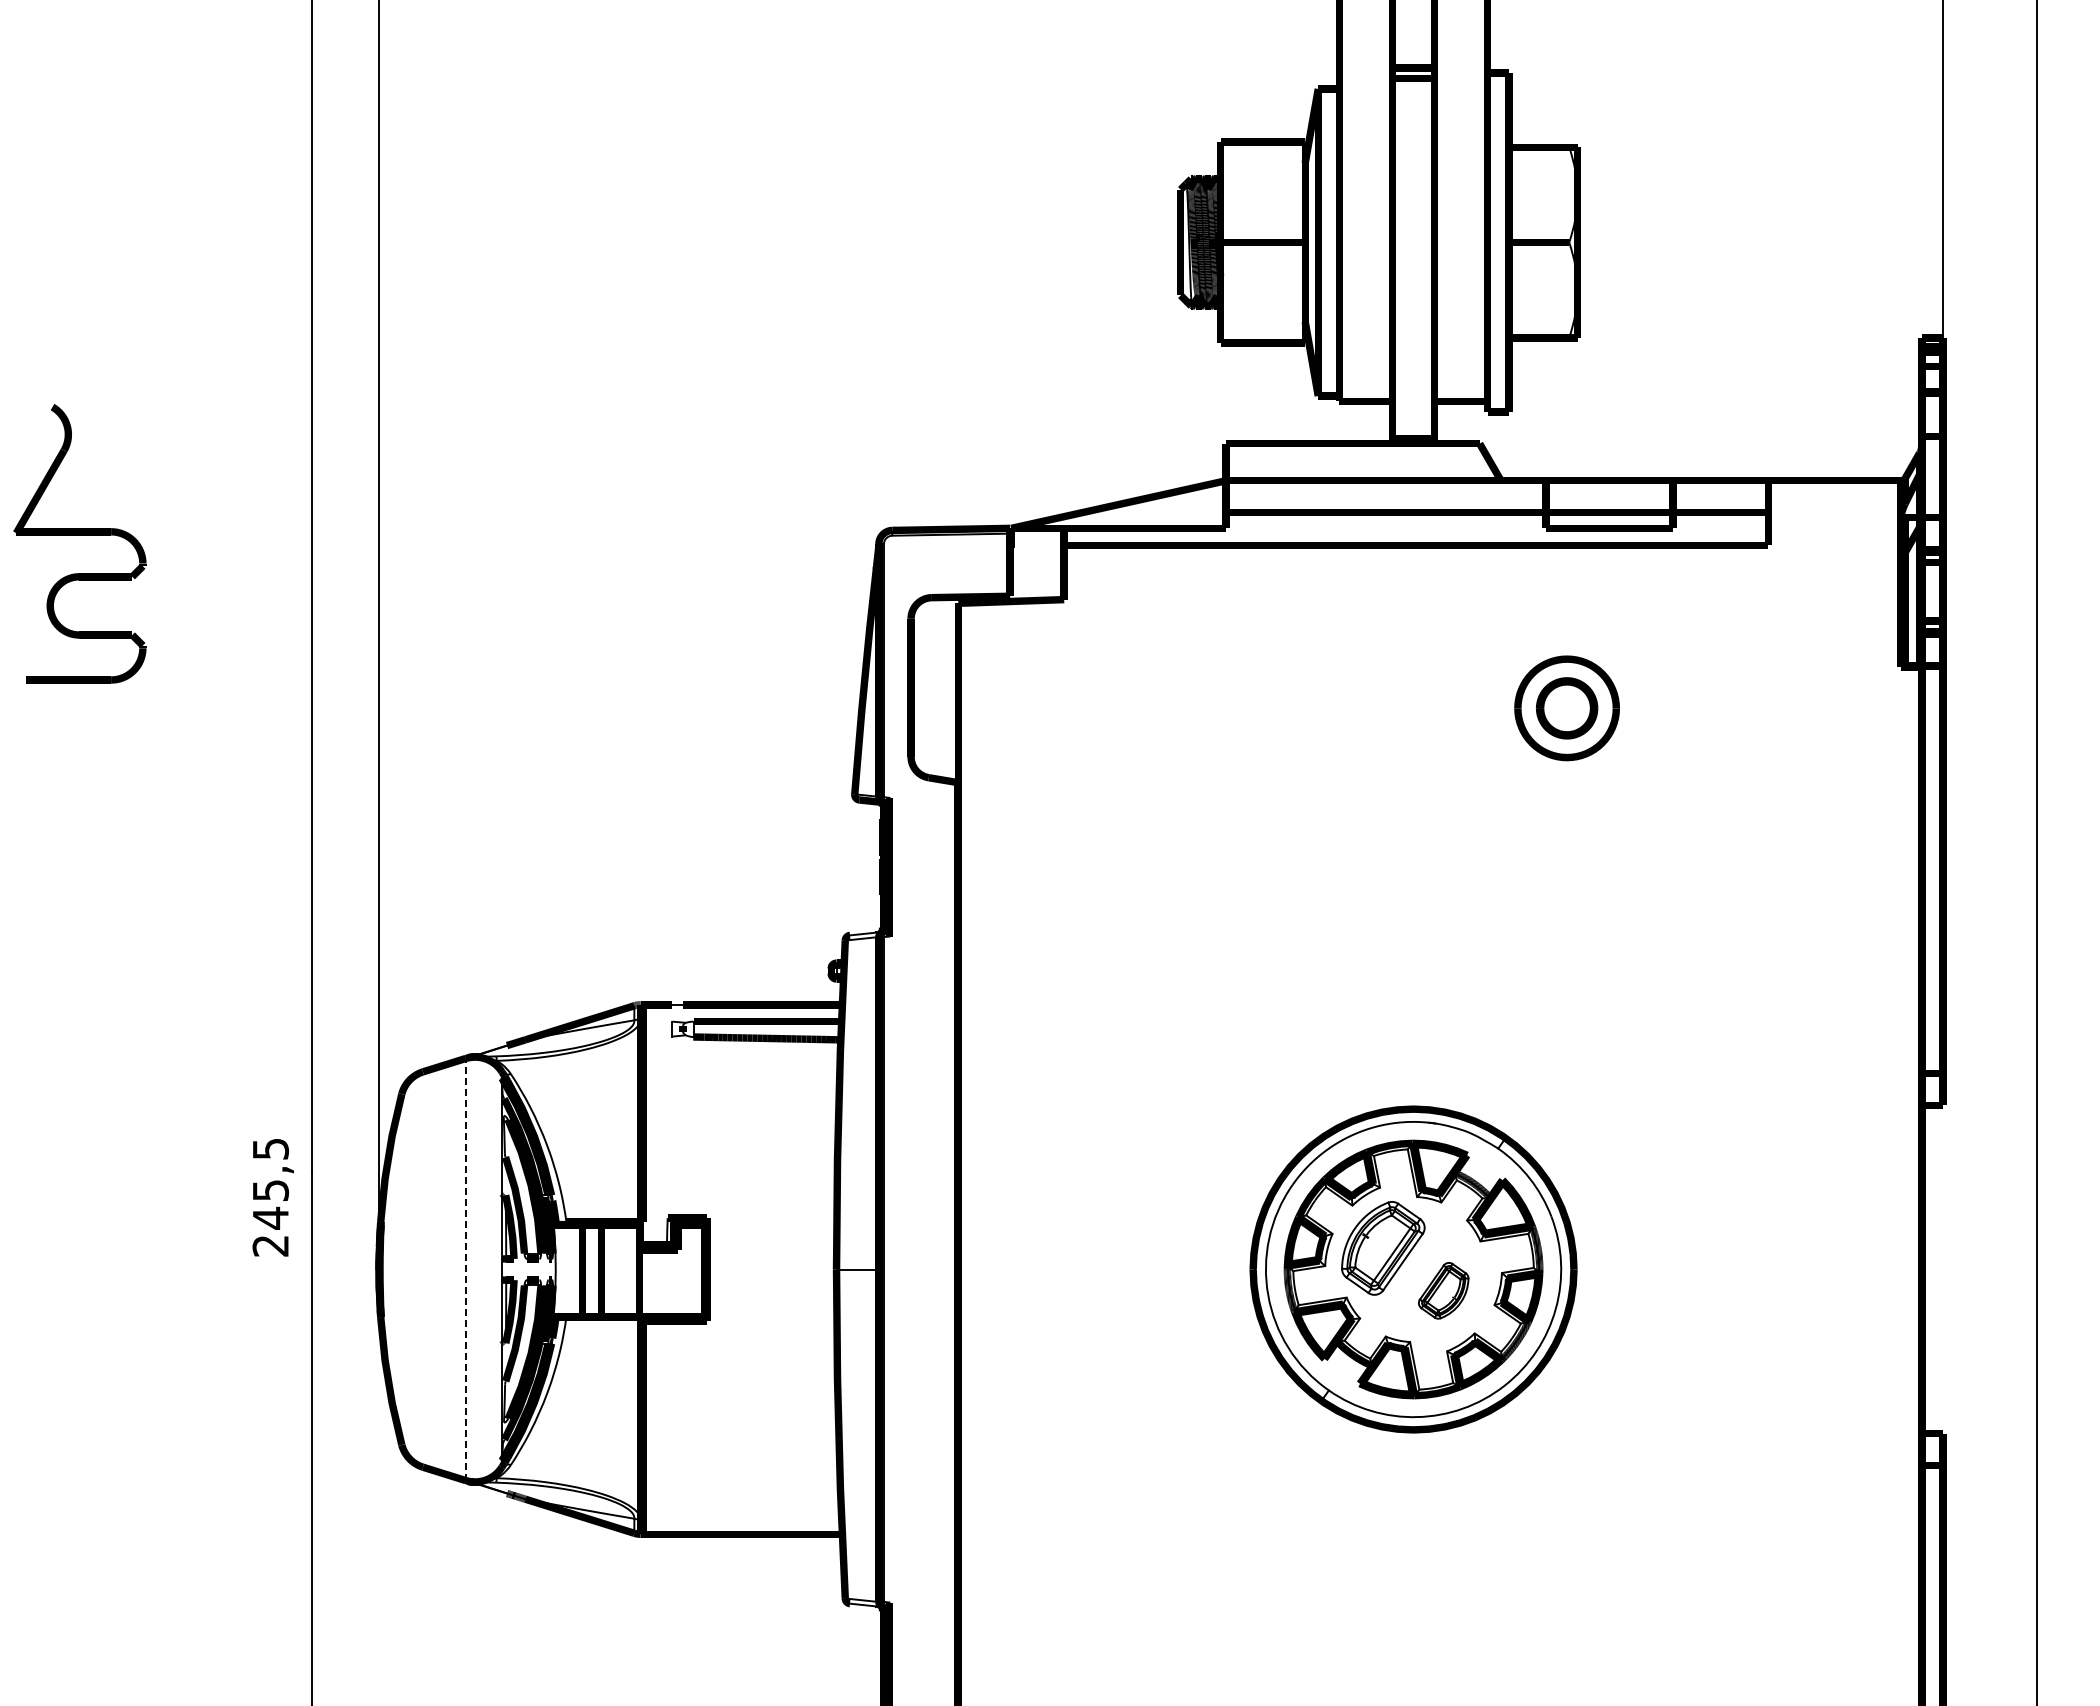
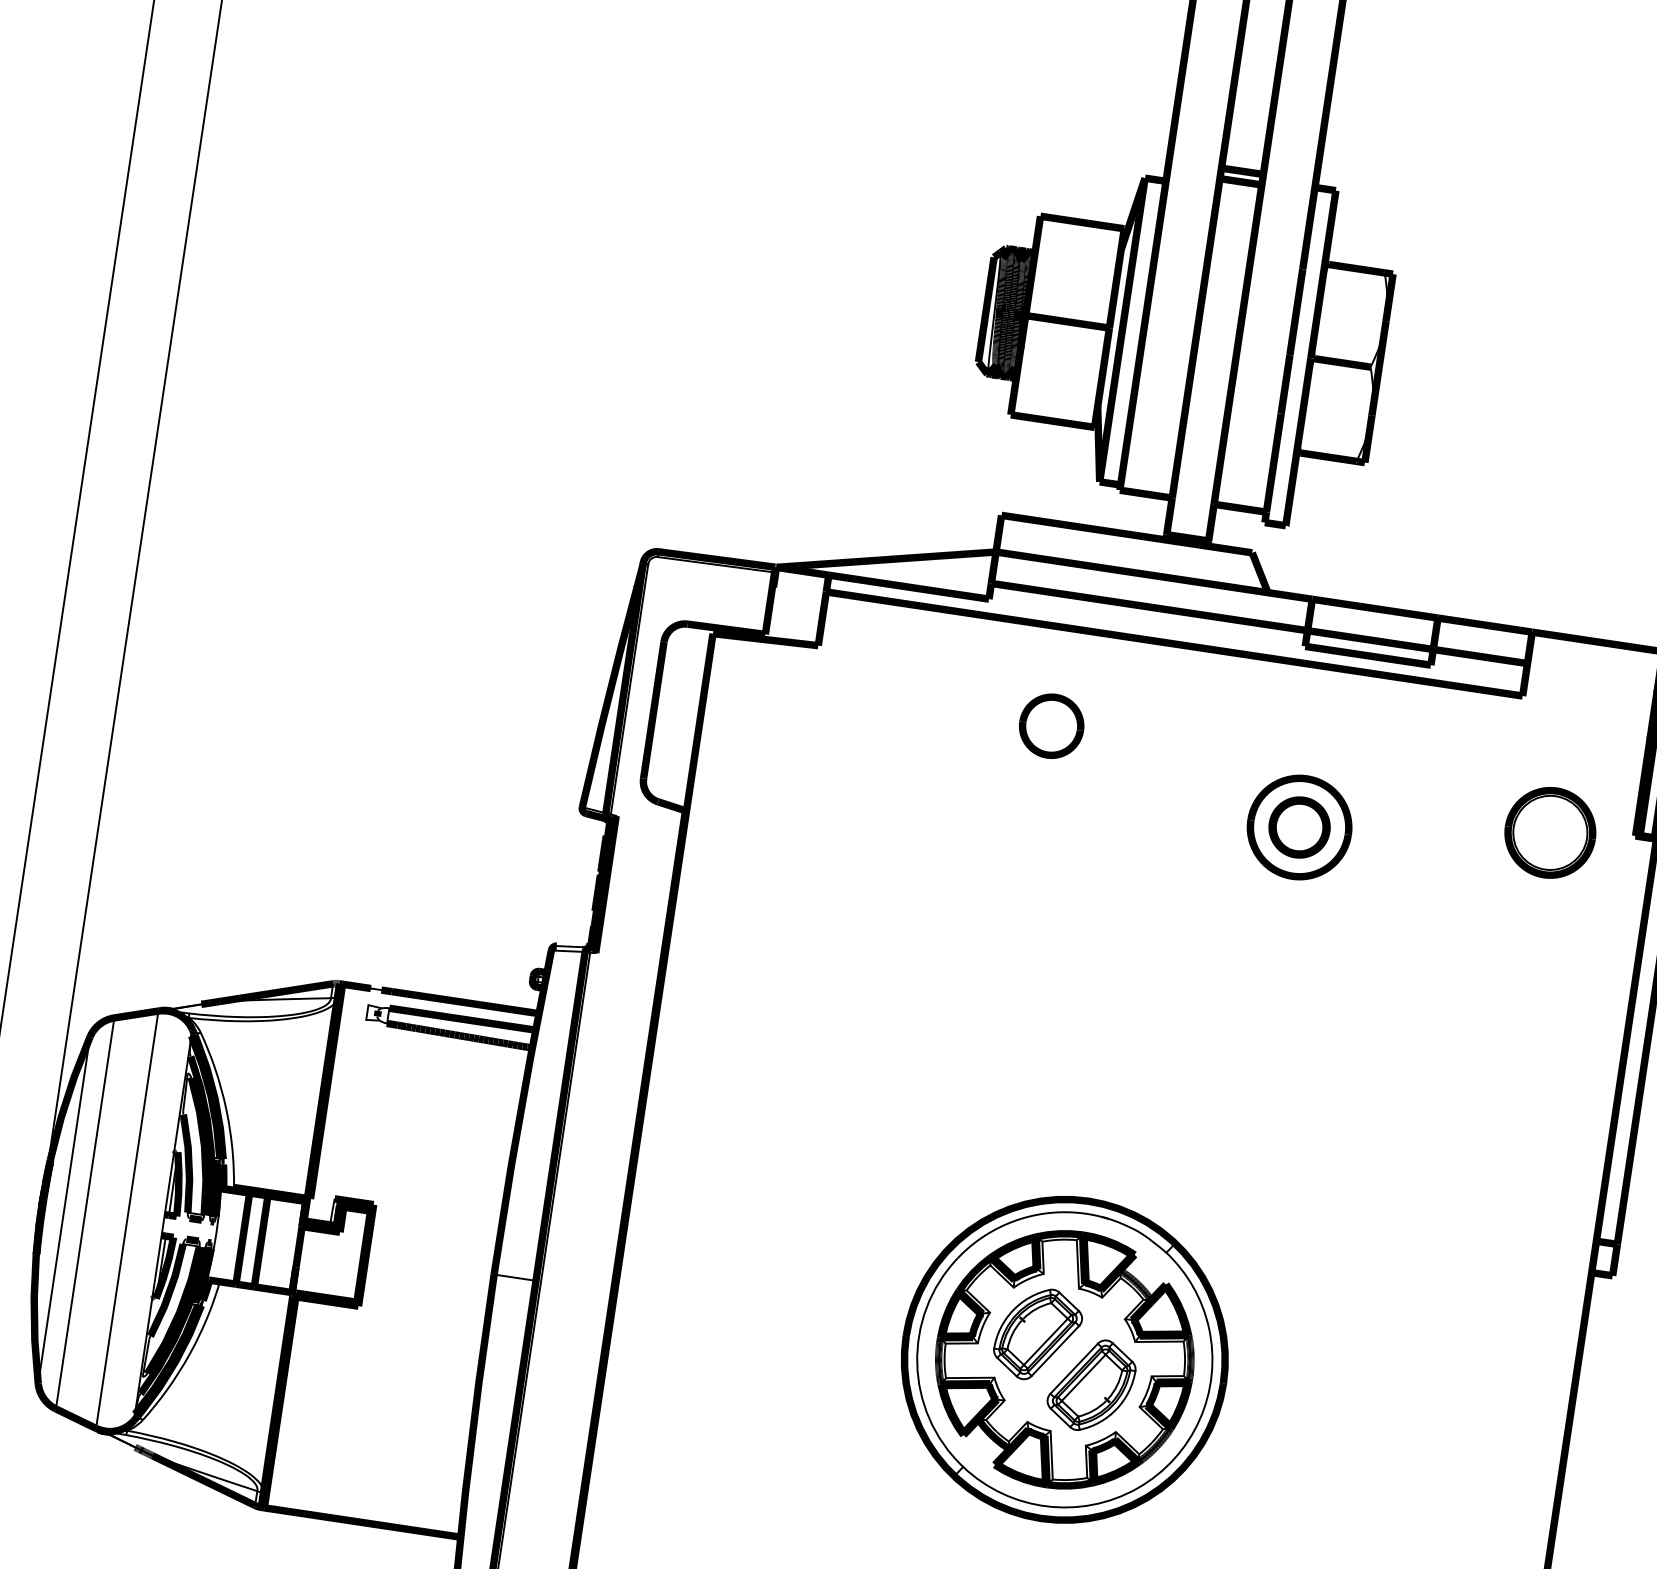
part: (1306, 644) -> (1051, 725), added
part: (1815, 676) -> (1549, 832), added
line: (401, 1269) -> (63, 1210), added
line: (423, 1269) -> (85, 1213), added
line: (465, 1269) -> (127, 1219), dashed -> solid
part: (1443, 1290) -> (1091, 1385), size x1.67

